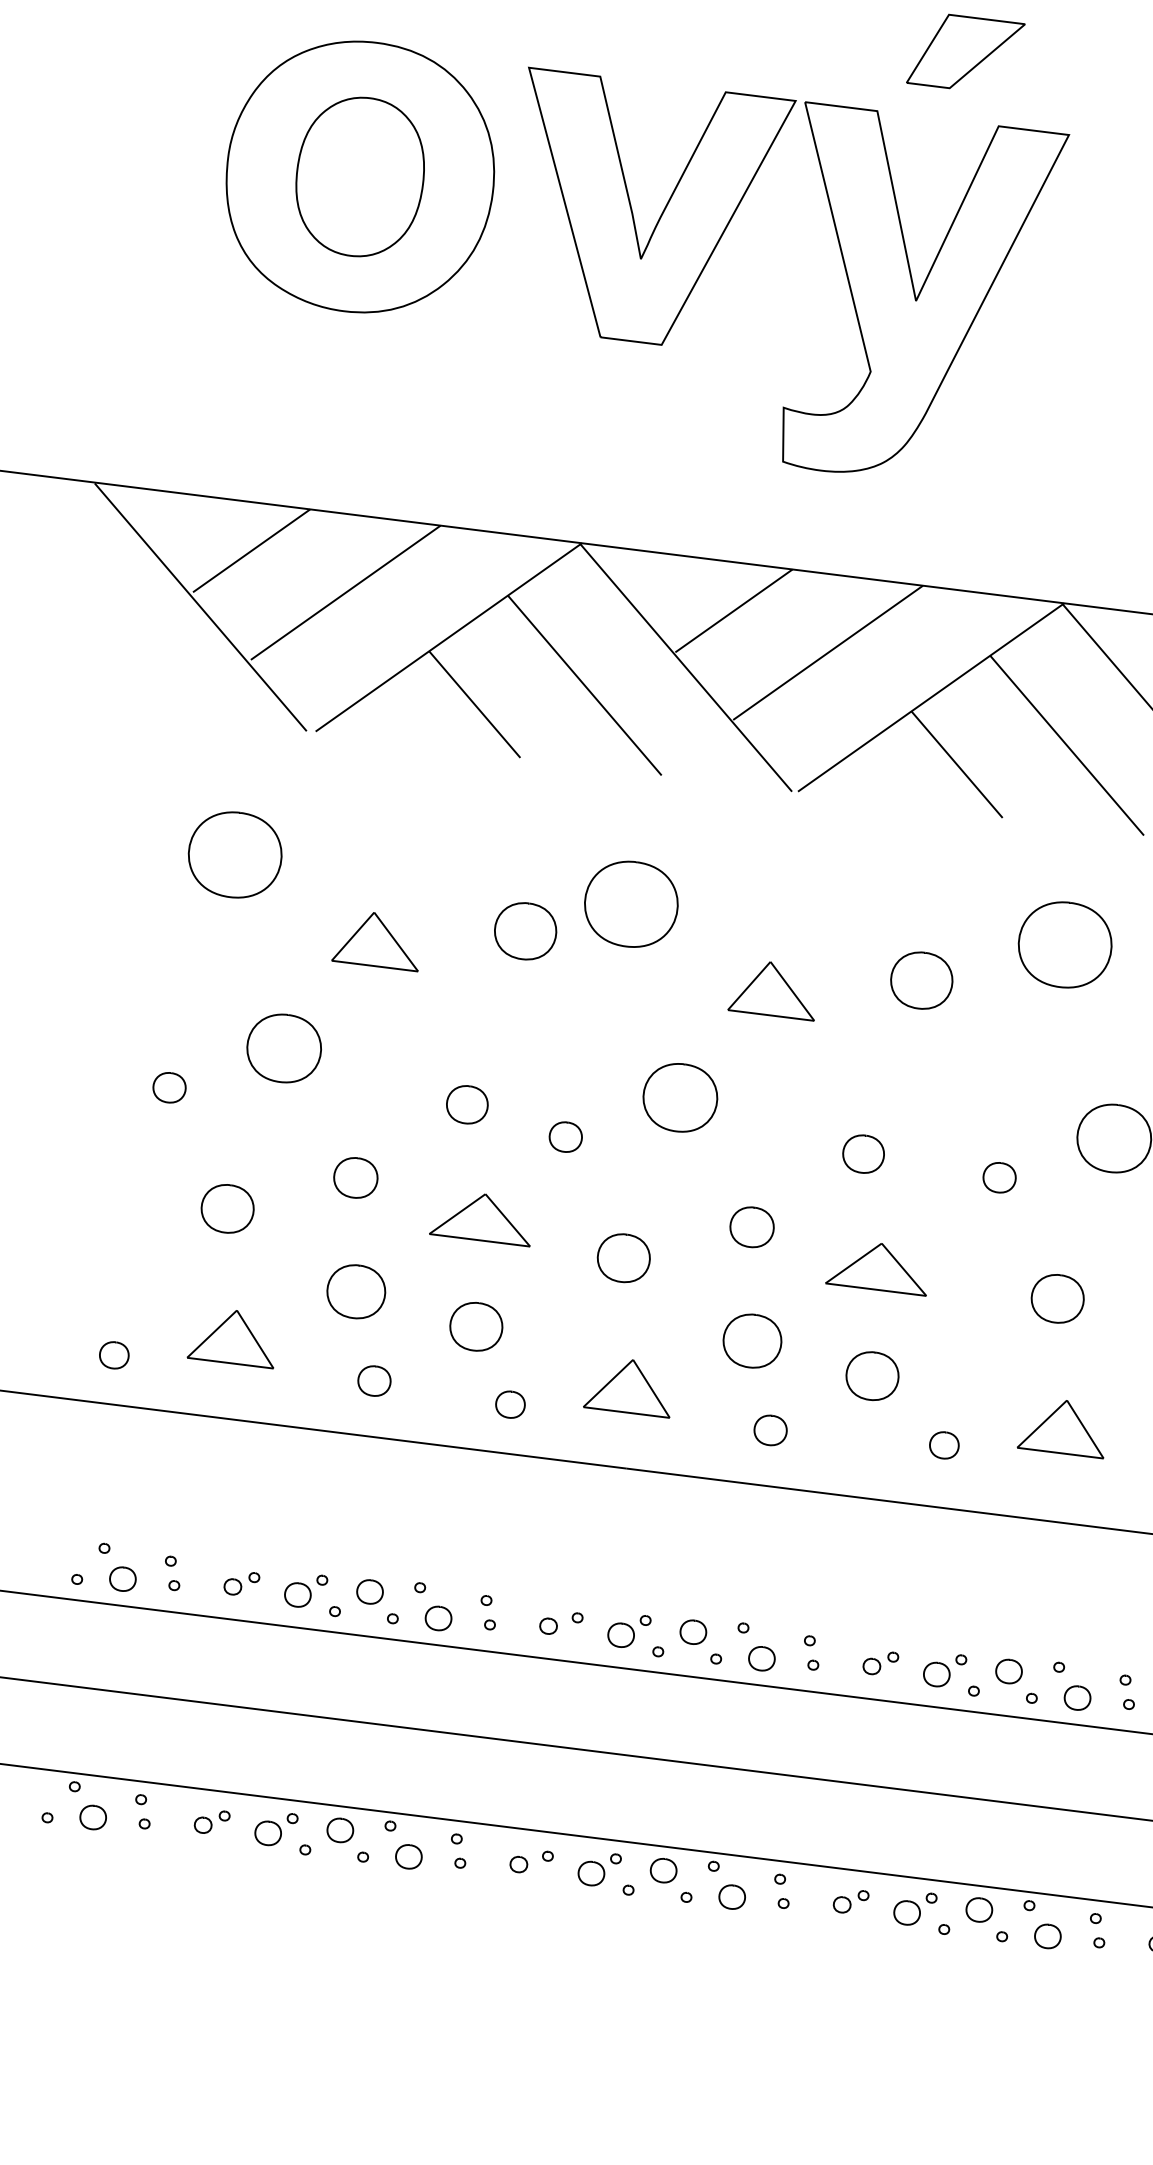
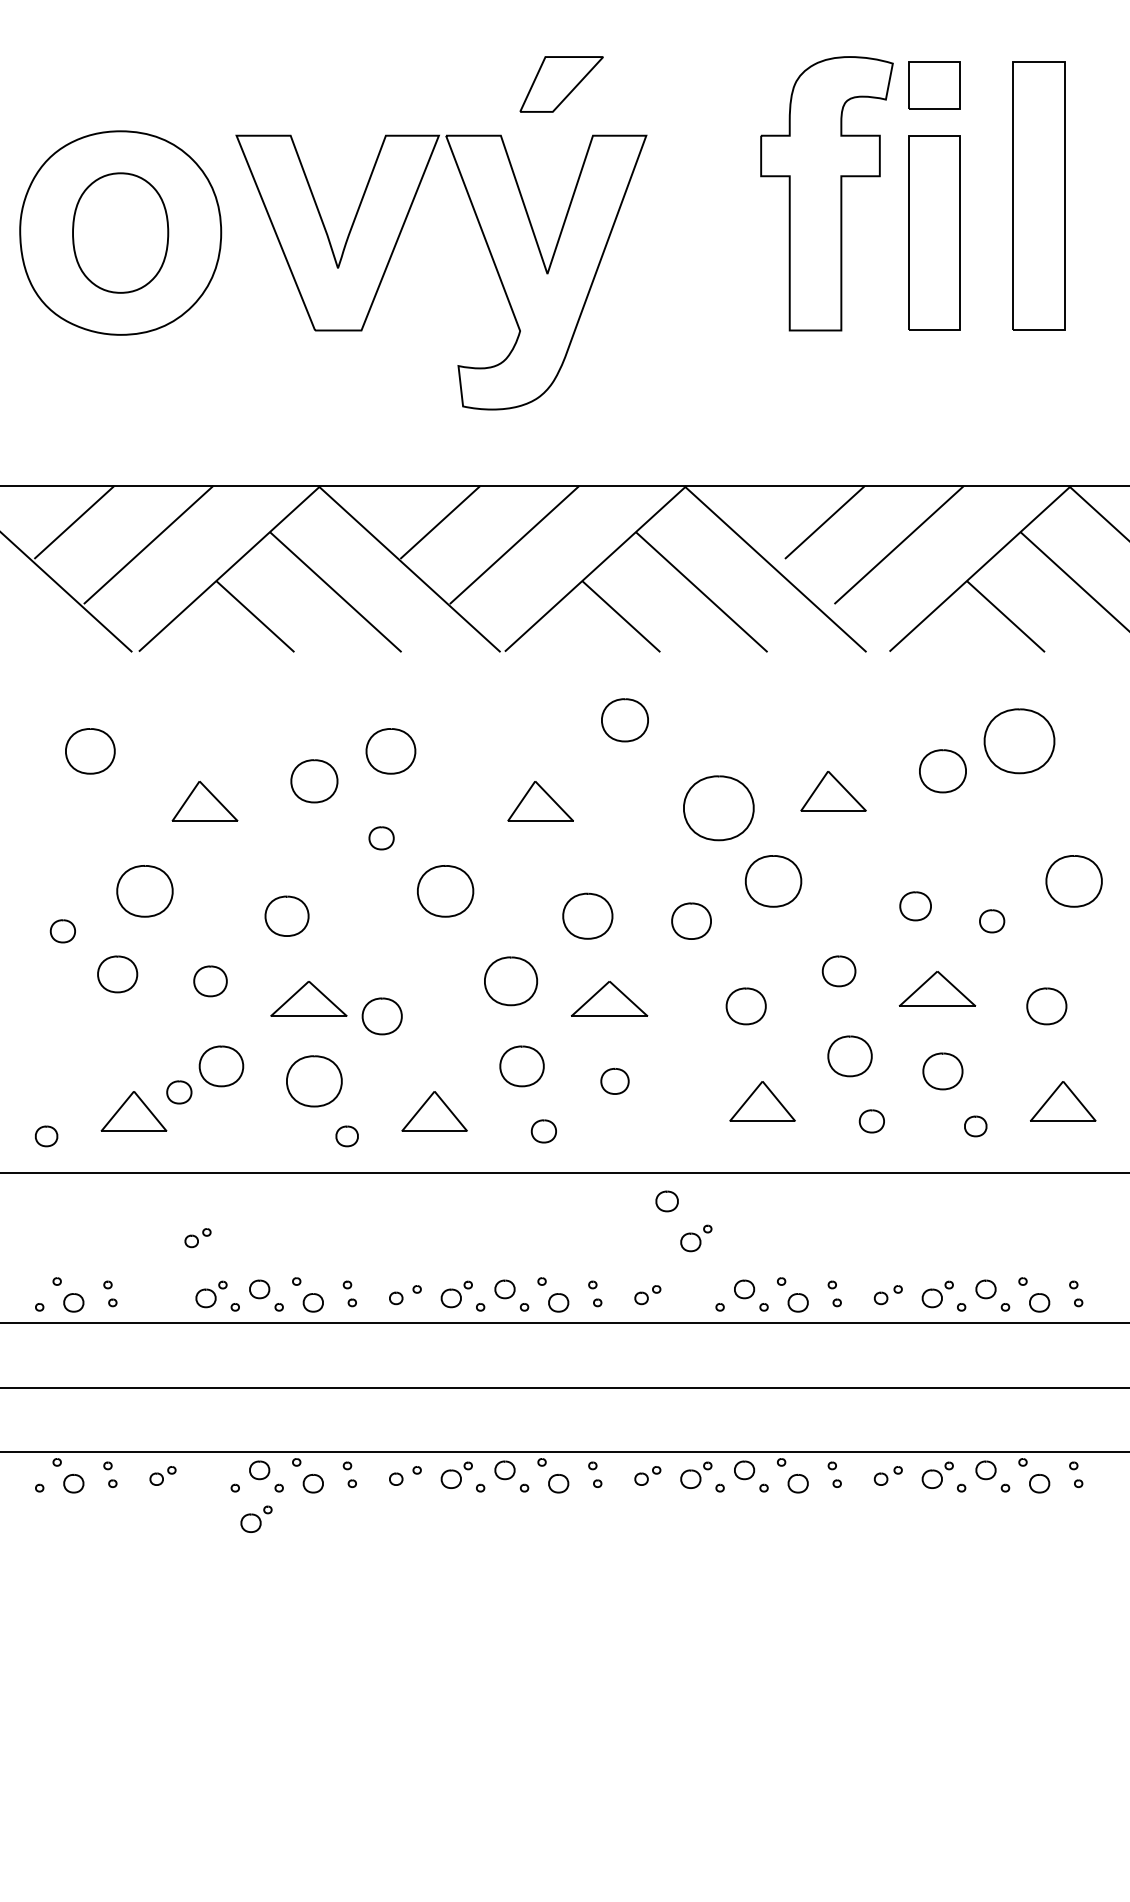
part: (235, 855) -> (90, 751), size x0.7
part: (630, 904) -> (390, 751), size x0.7
part: (1064, 945) -> (718, 808), moved
part: (921, 980) -> (624, 720), moved
part: (774, 989) -> (540, 801), moved
part: (466, 1104) -> (286, 916), size x1.4
part: (565, 1137) -> (381, 838), moved
part: (863, 1154) -> (587, 916), size x1.6
part: (999, 1177) -> (691, 921), size x1.6
part: (227, 1208) -> (117, 974), moved
part: (752, 1227) -> (511, 981), size x1.6
part: (622, 1258) -> (381, 1016), moved
part: (476, 1326) -> (314, 1081), size x1.4
part: (871, 1376) -> (614, 1081), size x0.7
part: (374, 1381) -> (179, 1092), moved
part: (943, 1445) -> (666, 1201), moved
part: (240, 1584) -> (197, 1238), moved
part: (944, 1670) -> (696, 1238), moved
part: (276, 1828) -> (256, 1518), moved

